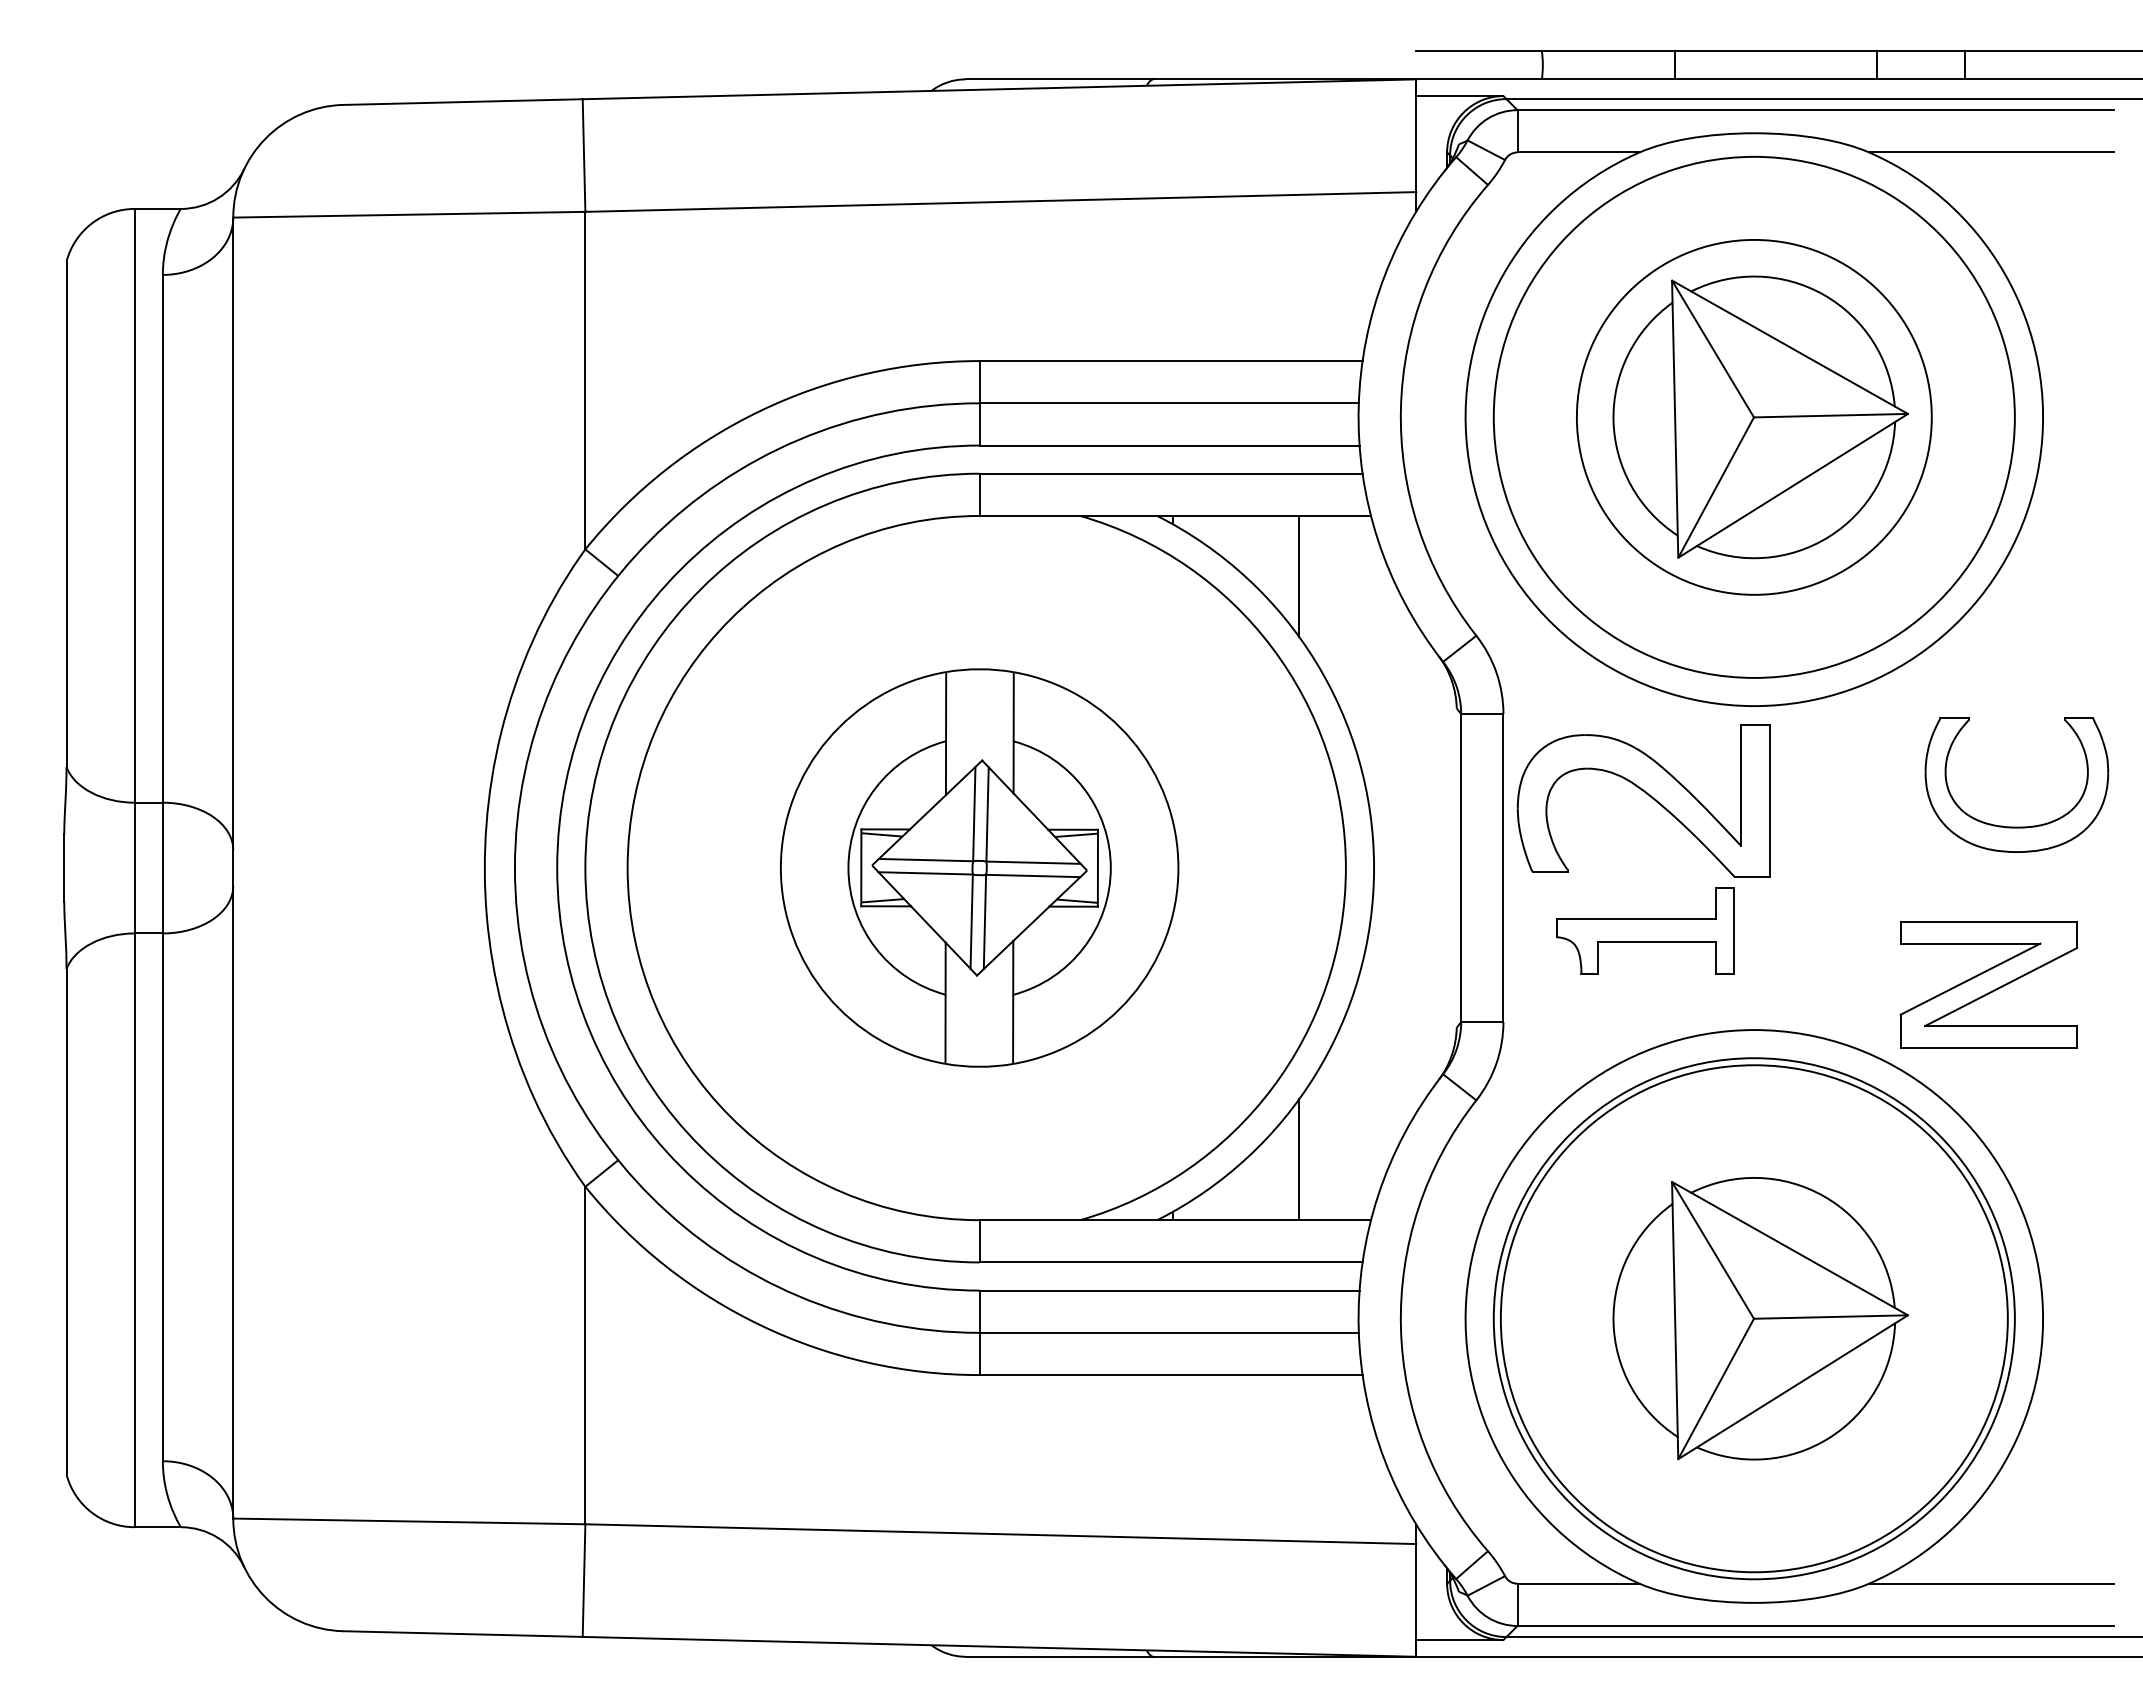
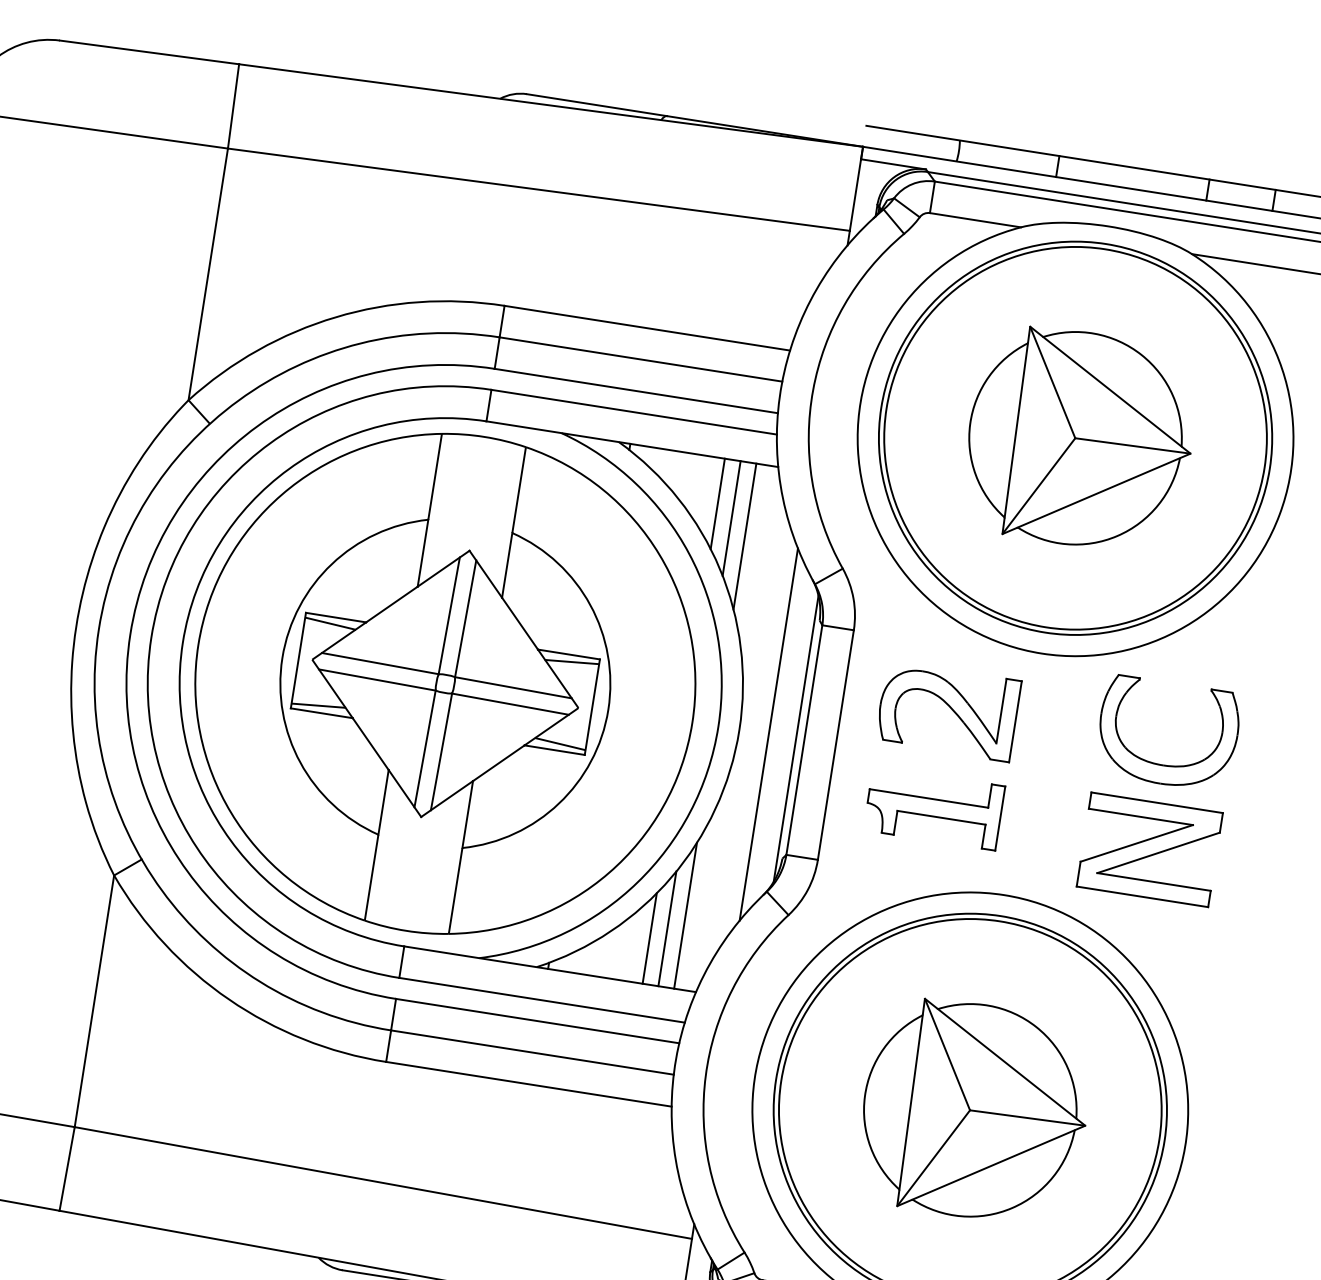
circle: (1753, 416) -> (1075, 437), size x1.43
line: (1320, 592) -> (731, 518), added
line: (1341, 613) -> (744, 536), added
part: (1643, 800) -> (948, 711), size x0.71
part: (2016, 826) -> (1162, 764), moved
part: (979, 867) -> (445, 683), size x1.67
line: (1413, 867) -> (768, 734), added
line: (1450, 867) -> (796, 738), added
part: (1988, 984) -> (1149, 849), moved
line: (1341, 1122) -> (685, 915), added
line: (1320, 1143) -> (667, 929), added

